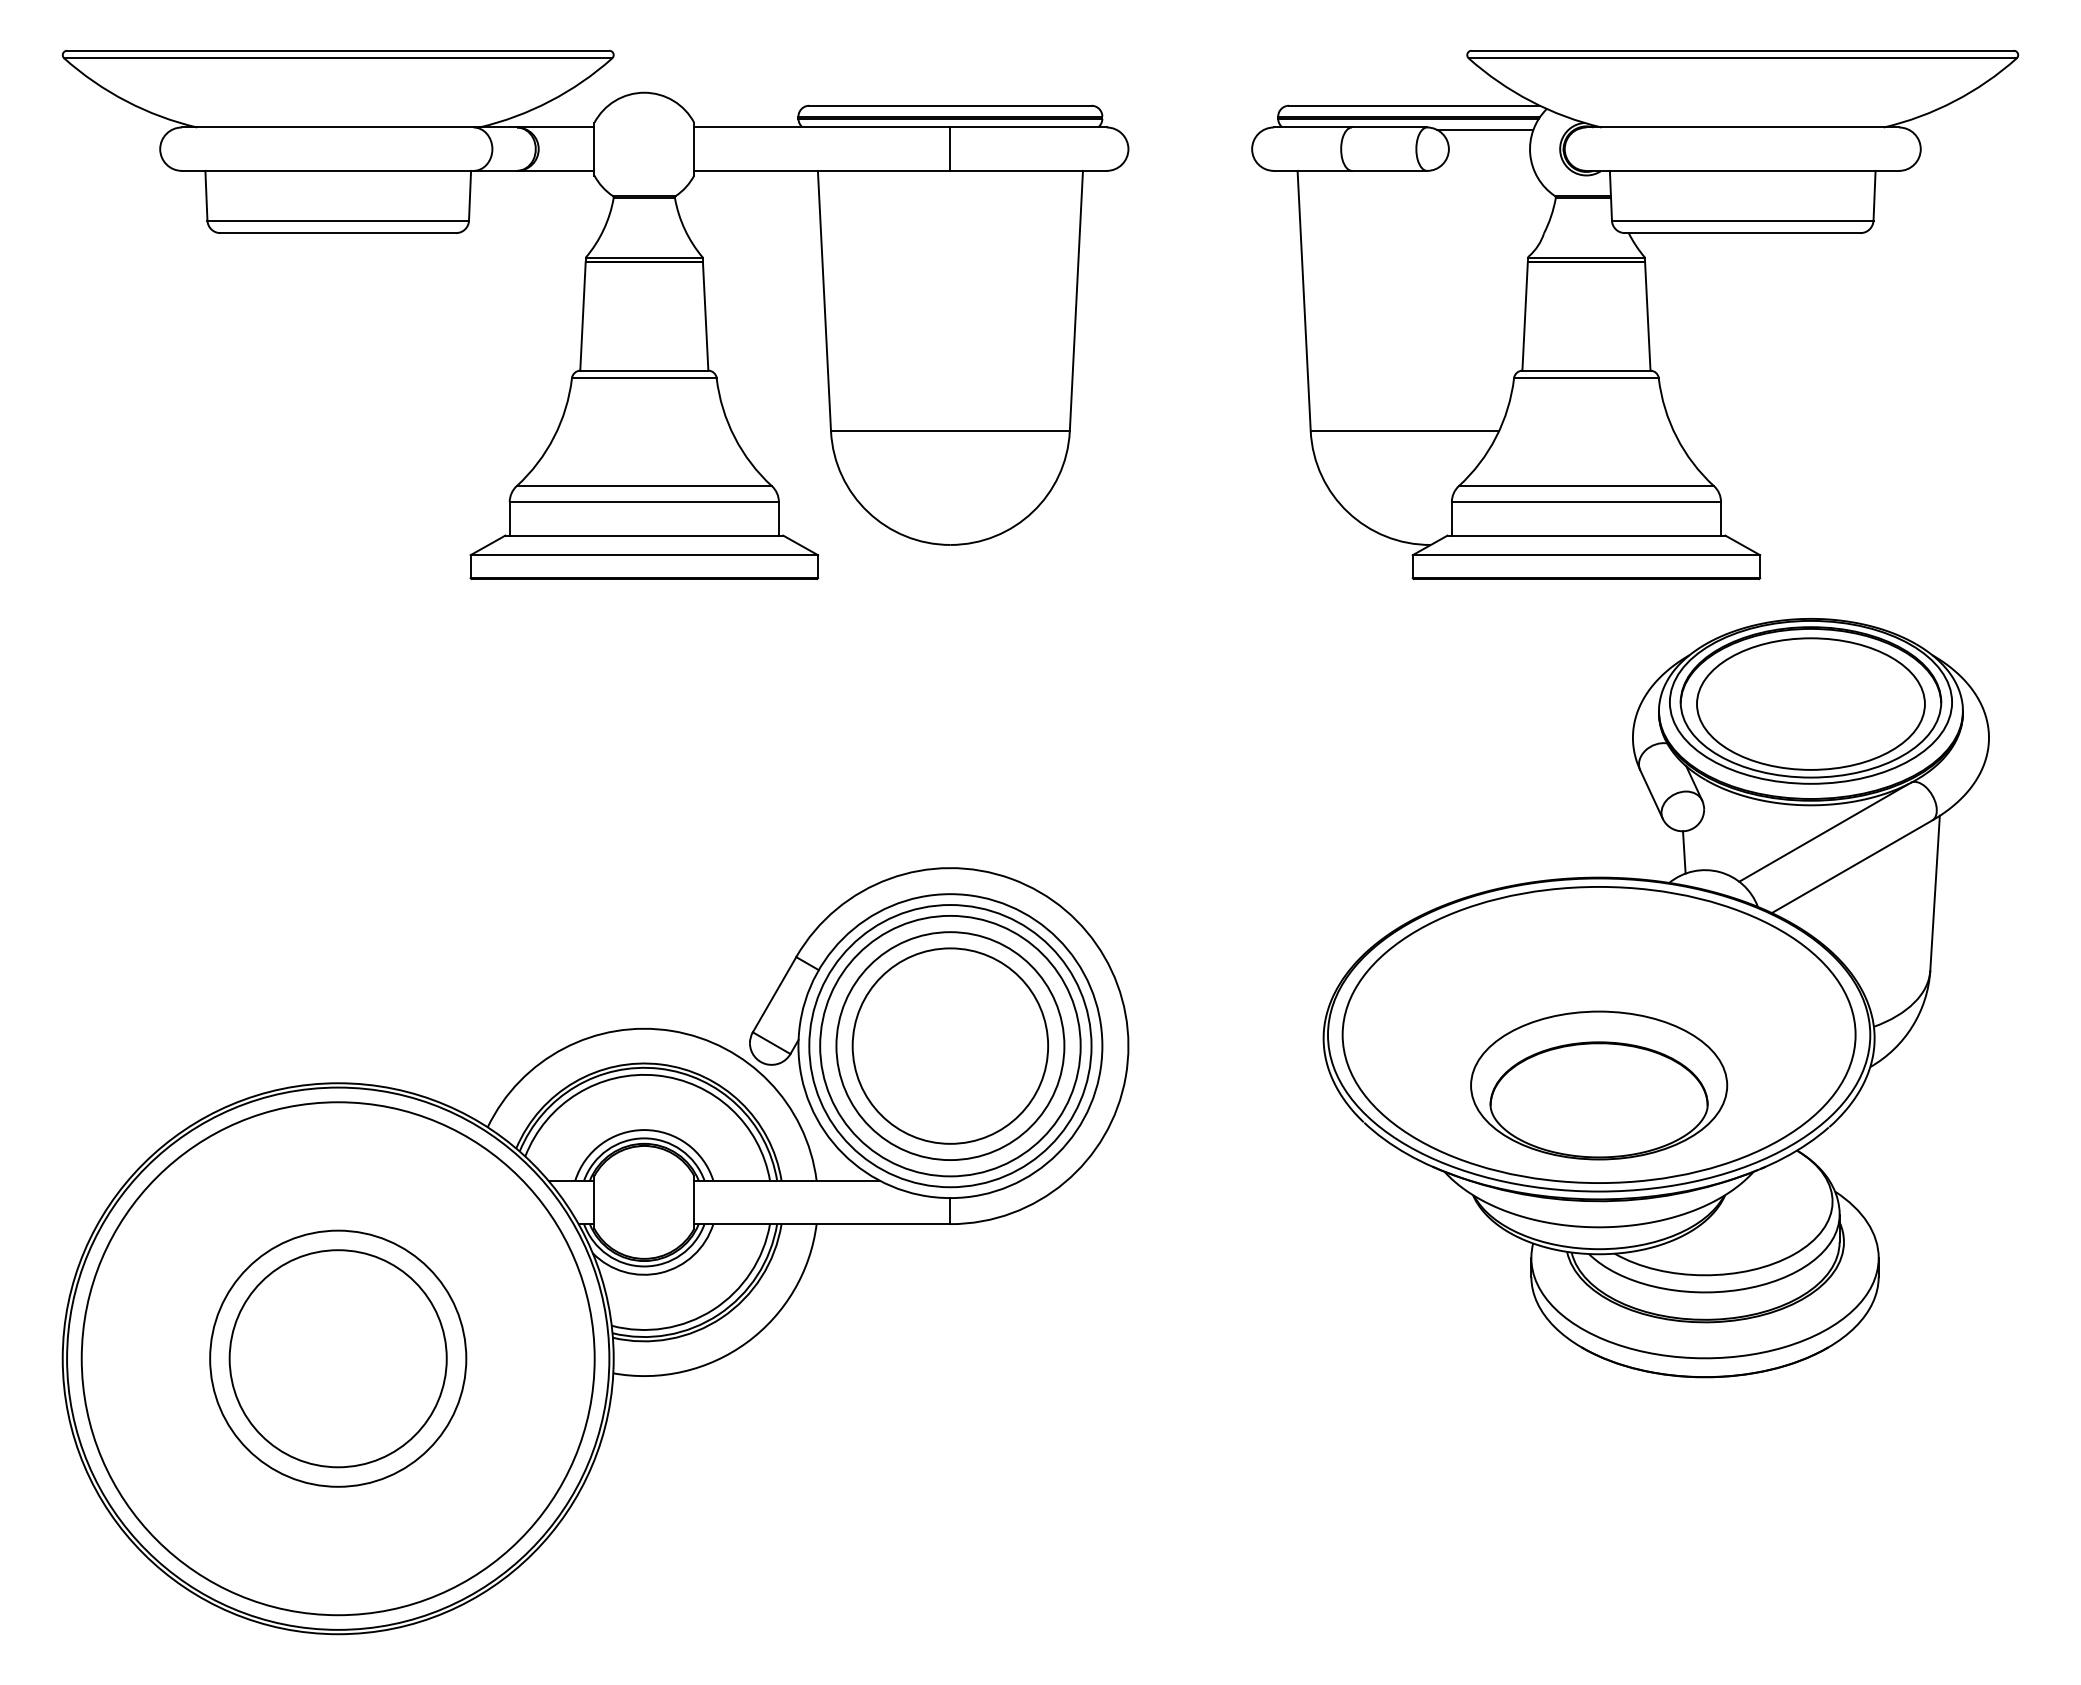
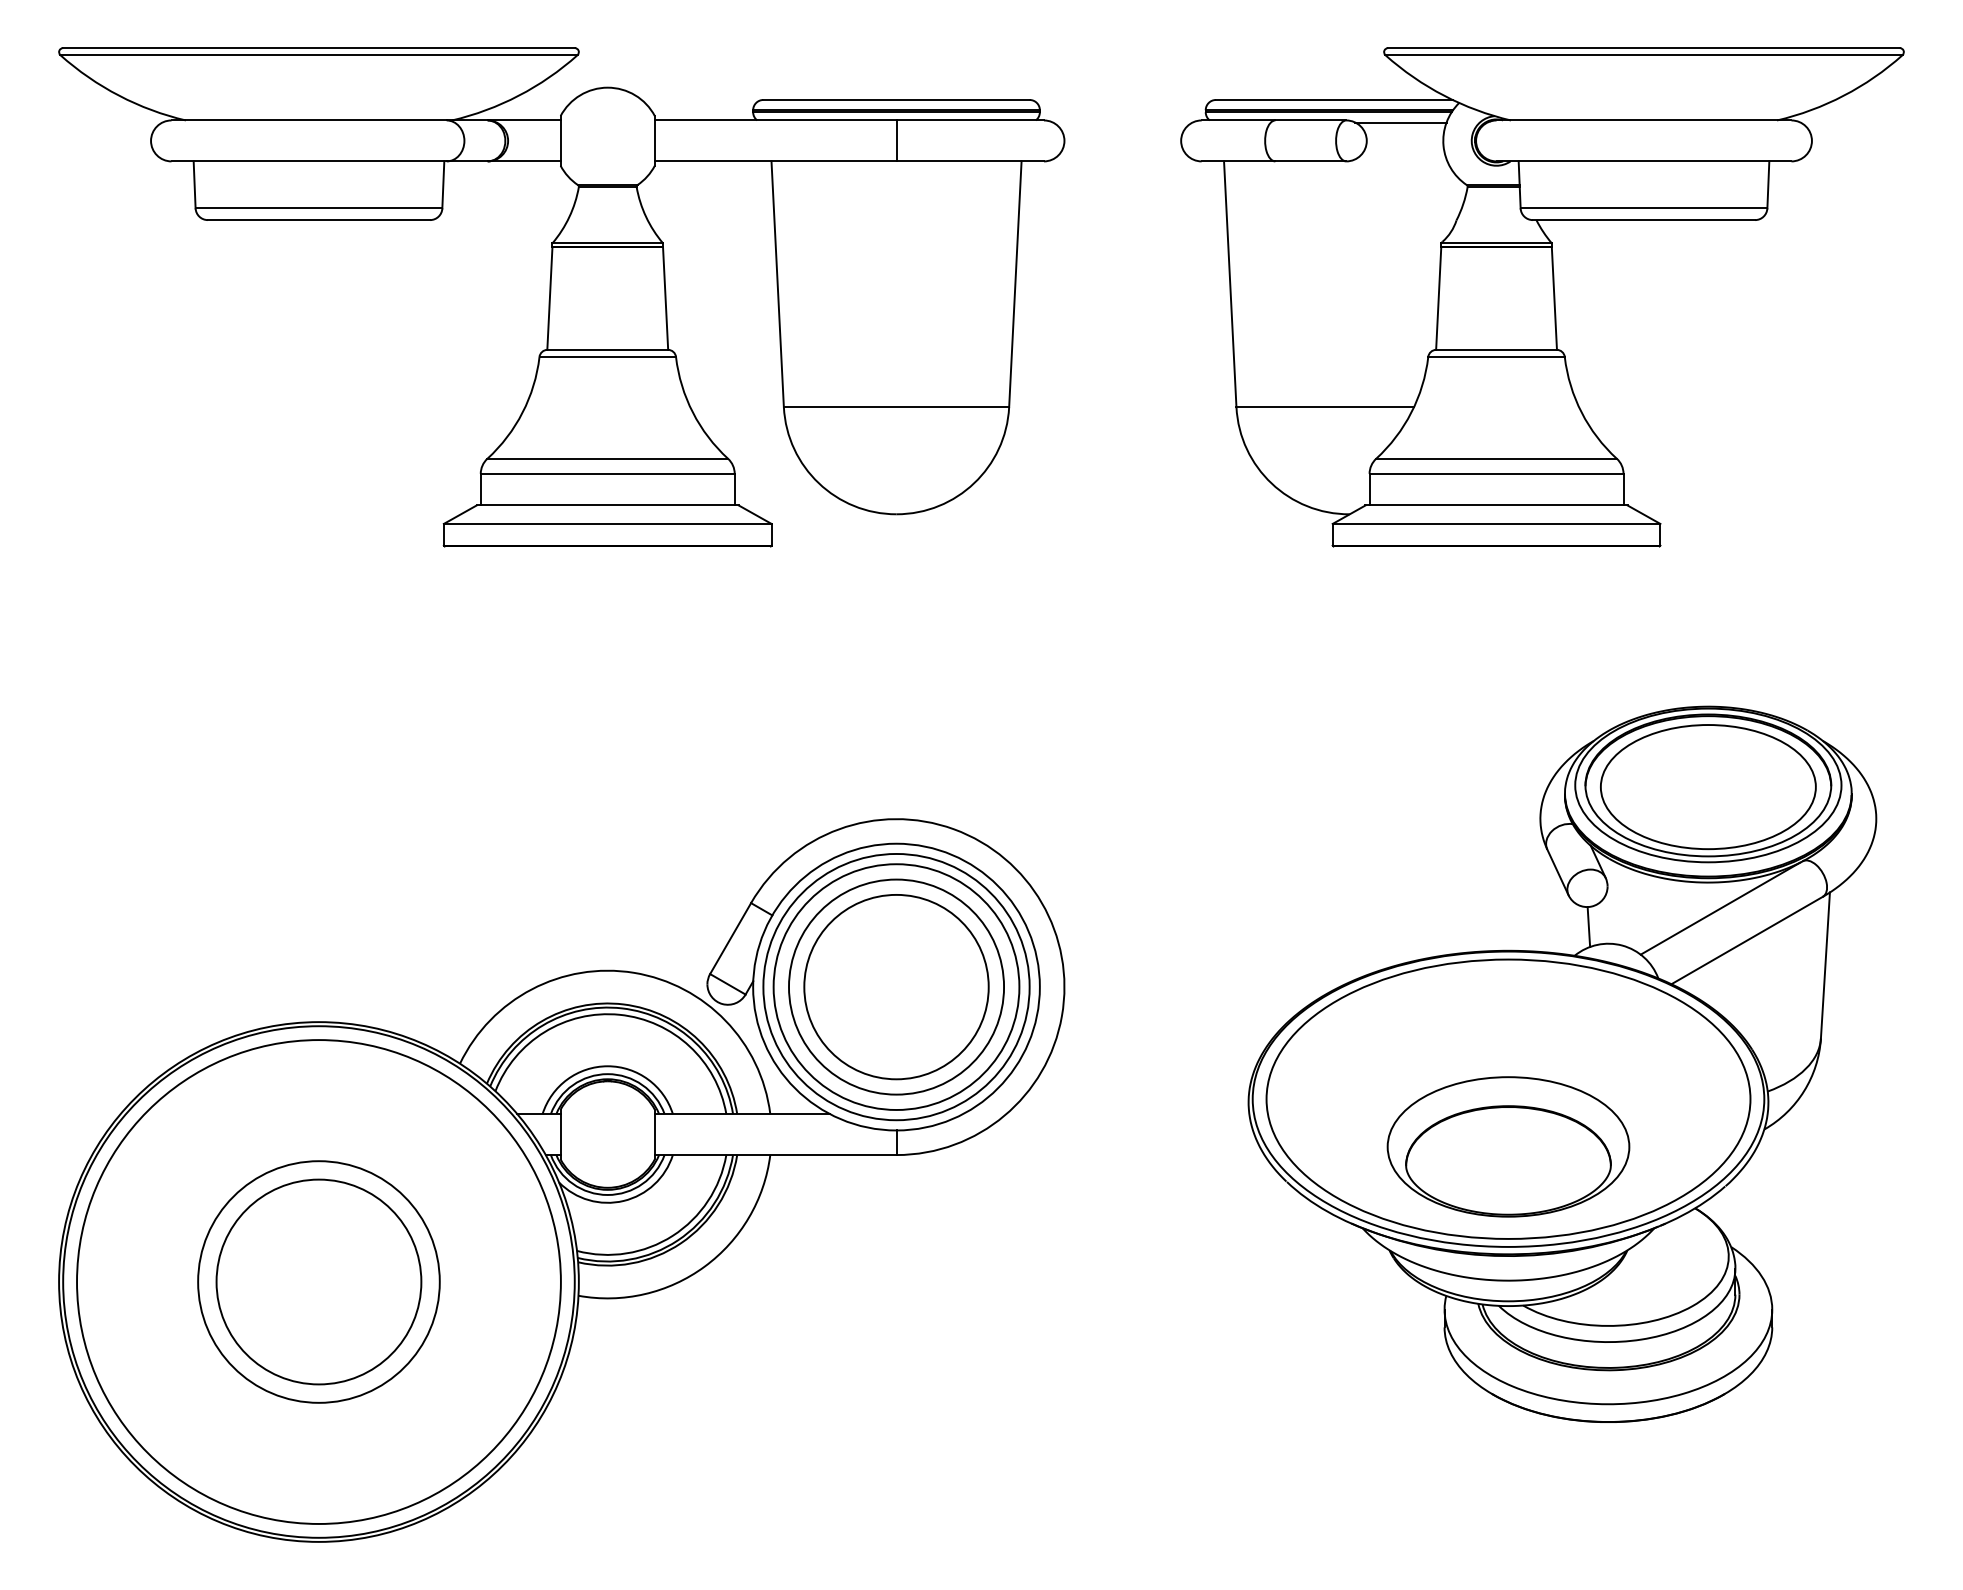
part: (1655, 998) -> (1561, 1064), moved

